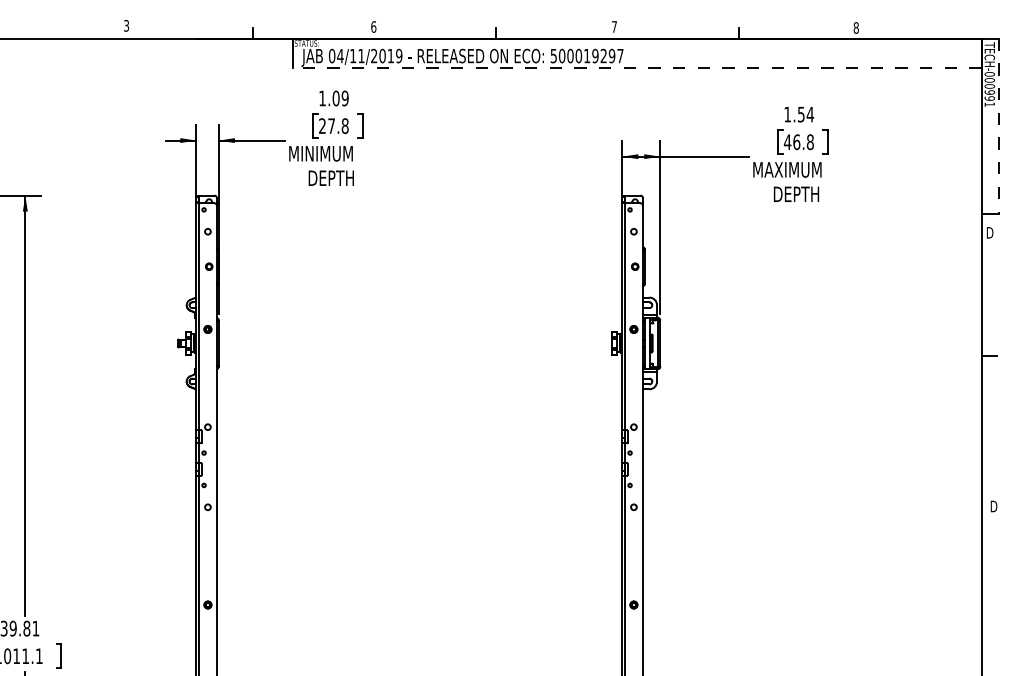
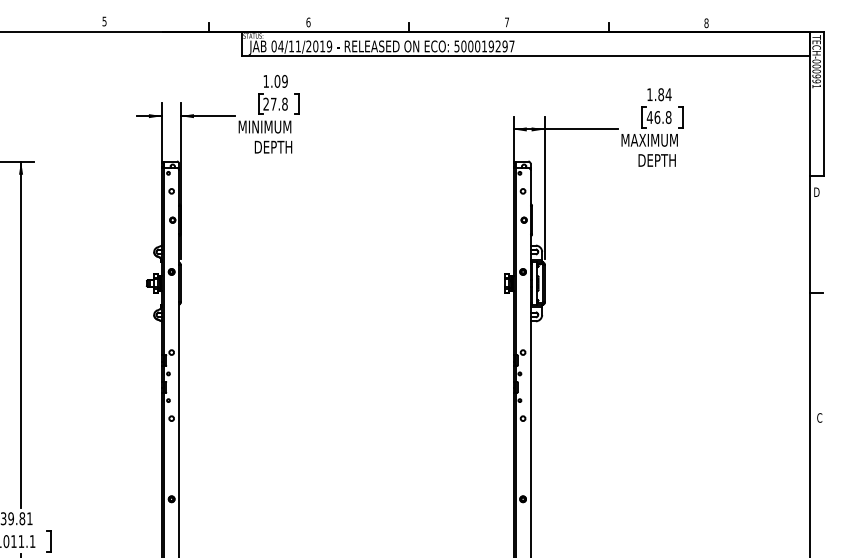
text: (126, 25) -> (104, 21), 3 -> 5
line: (636, 67) -> (525, 55), dashed -> solid
text: (800, 114) -> (660, 94), 1.54 -> 1.84
line: (999, 126) -> (824, 104), dashed -> solid
text: (993, 506) -> (819, 417), D -> C

